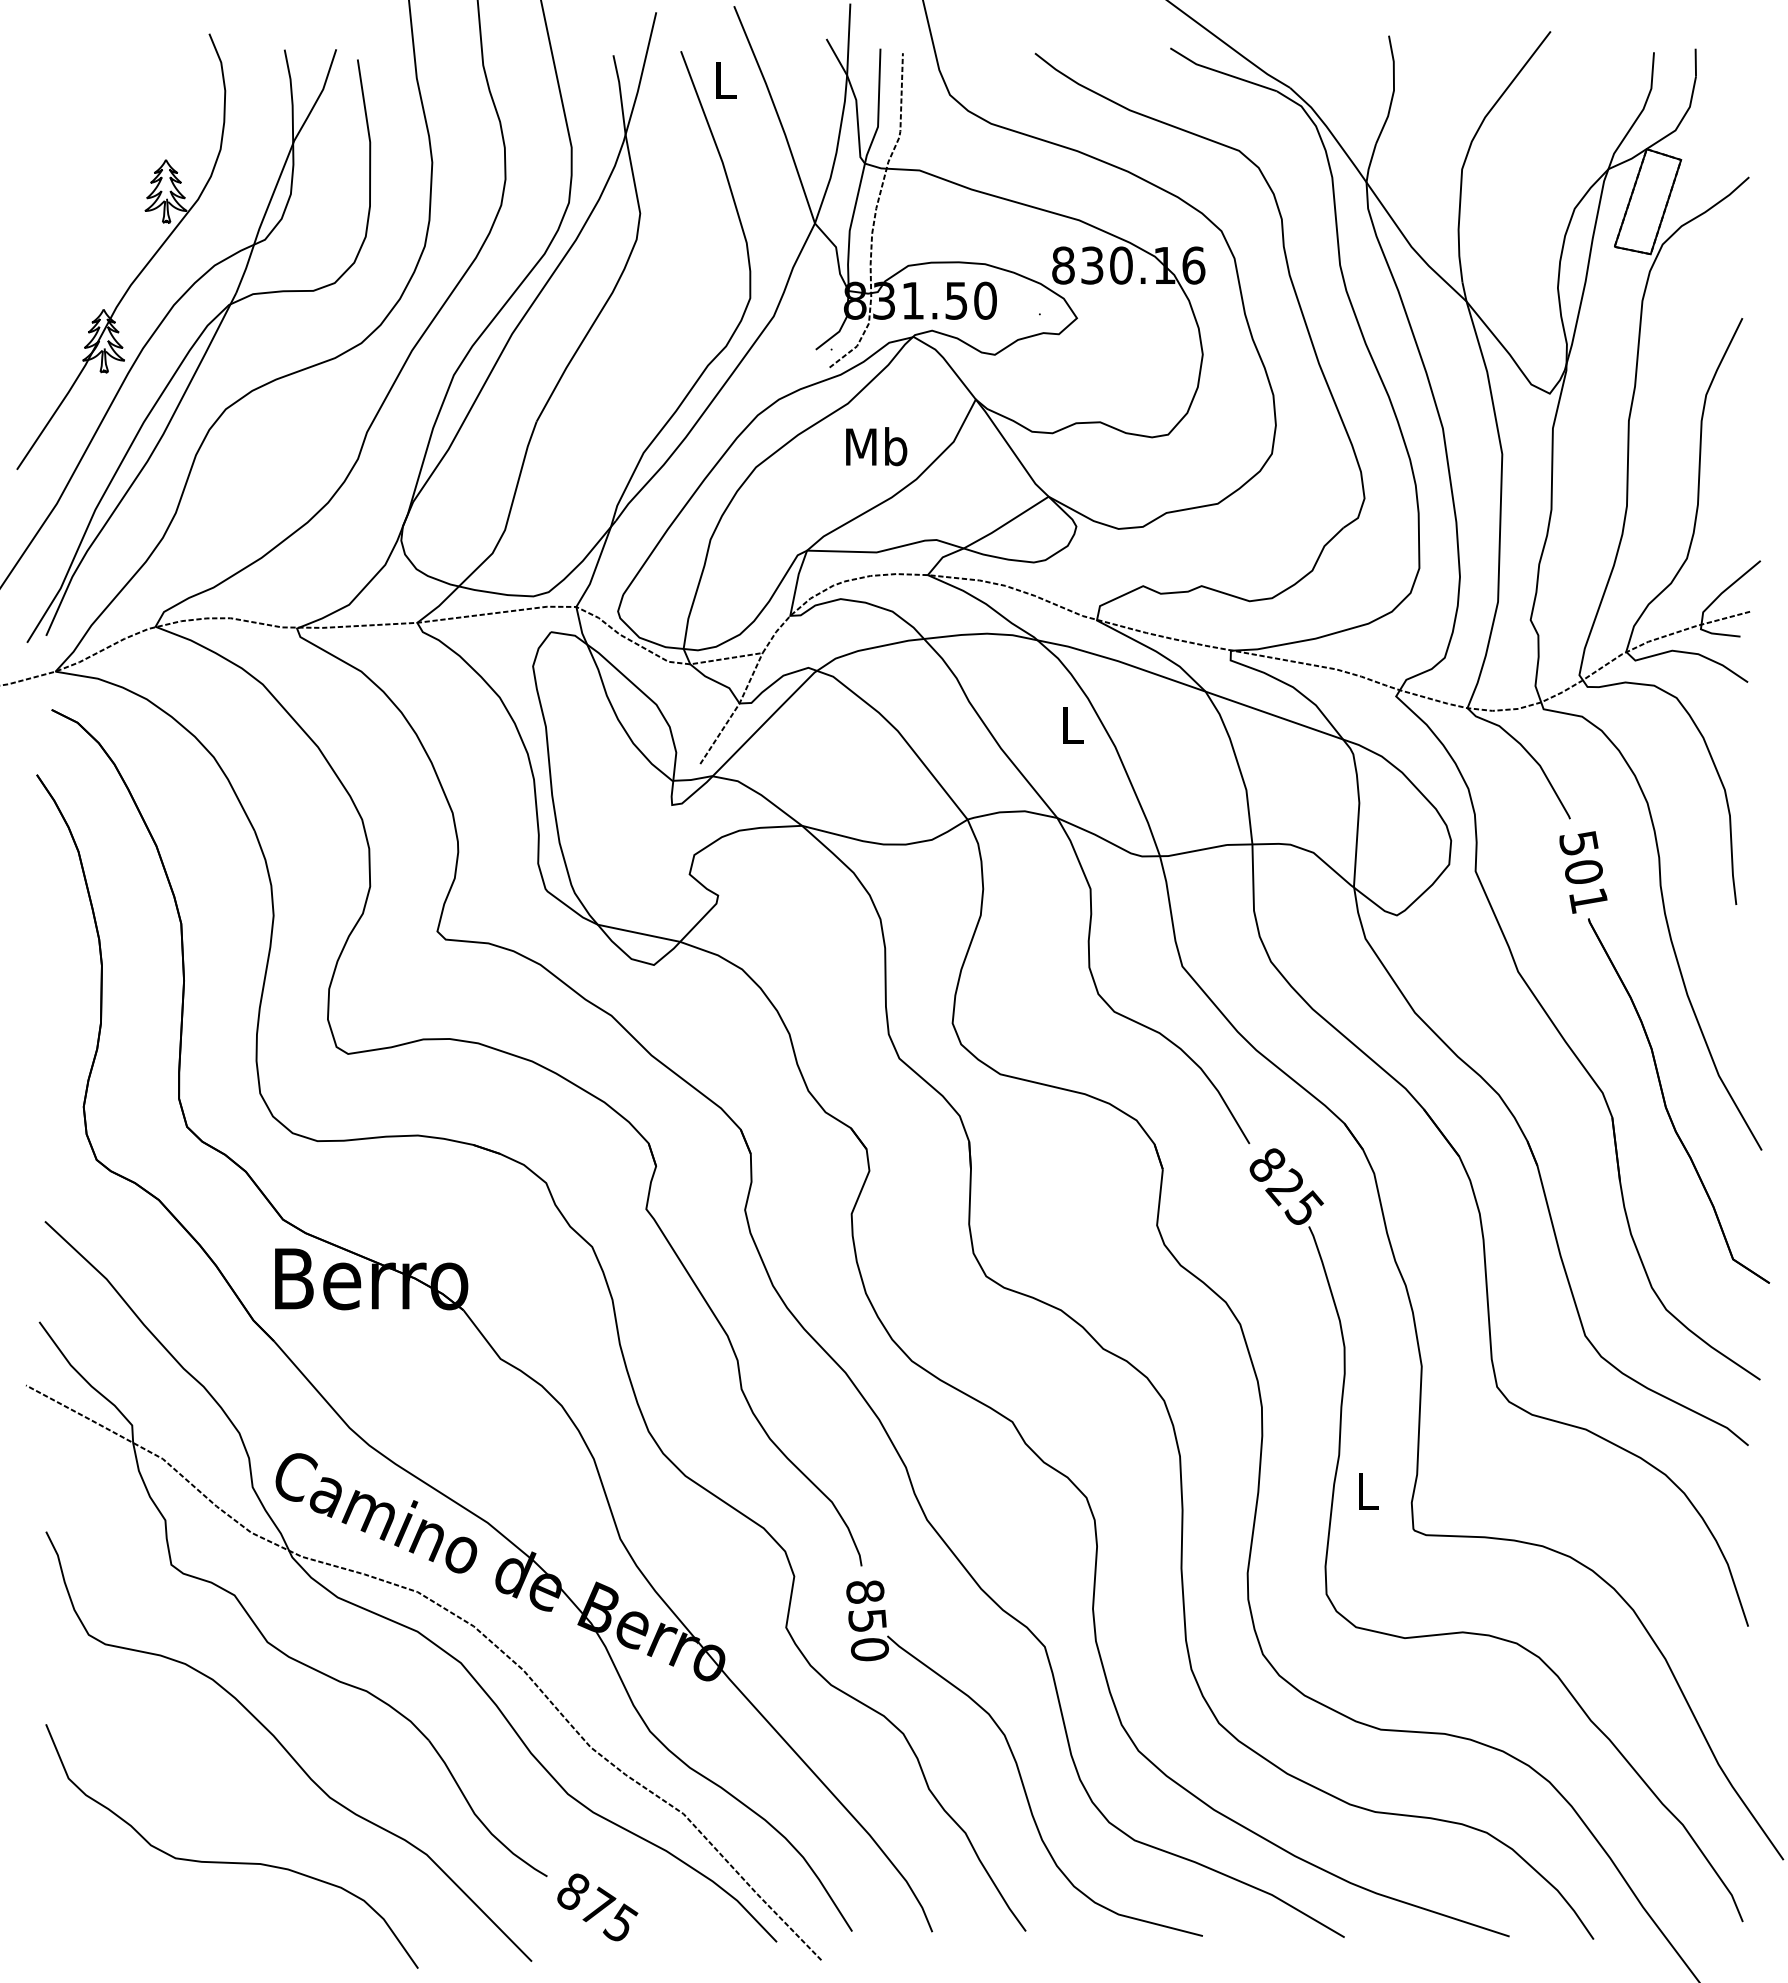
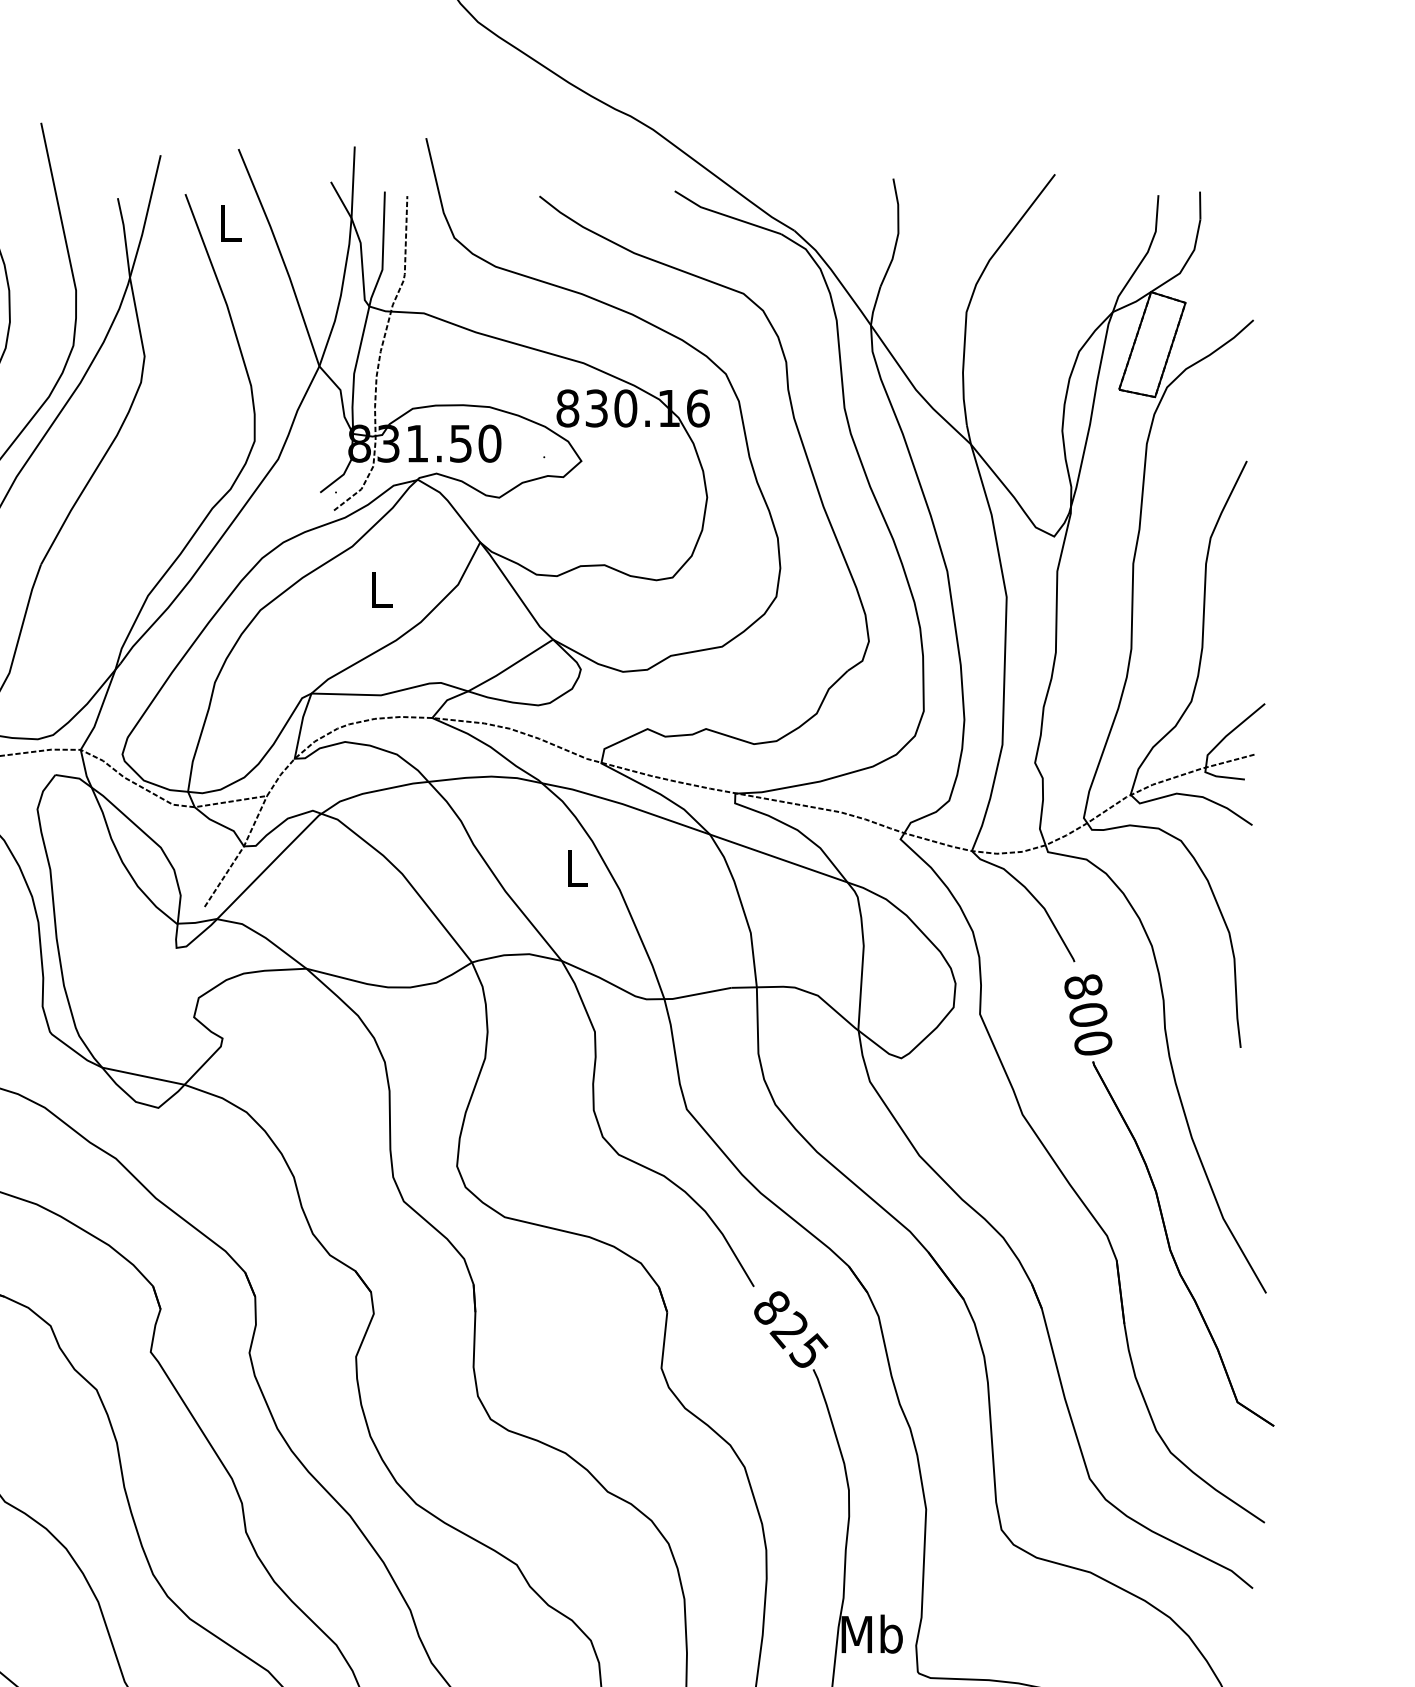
text: (876, 446) -> (380, 589), Mb -> L
text: (1583, 872) -> (1087, 1015), 501 -> 800
text: (1367, 1490) -> (871, 1633), L -> Mb

